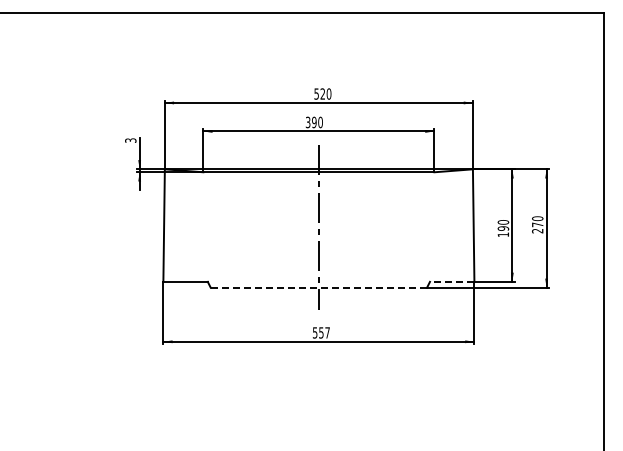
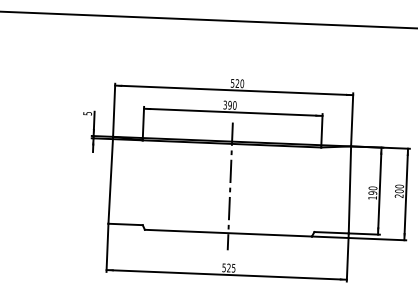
text: (129, 140) -> (86, 113), 3 -> 5
text: (537, 224) -> (399, 191), 270 -> 200
line: (451, 281) -> (331, 232), dashed -> solid
line: (318, 287) -> (228, 232), dashed -> solid
text: (324, 332) -> (231, 267), 557 -> 525

